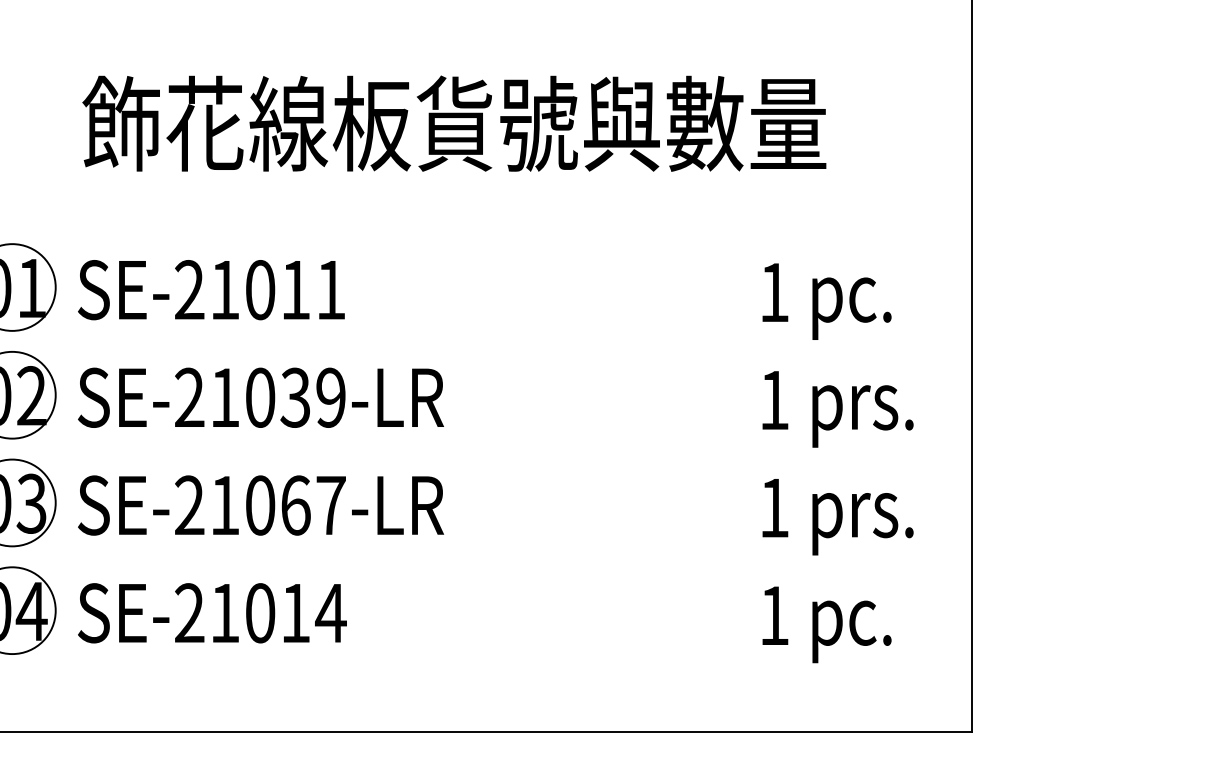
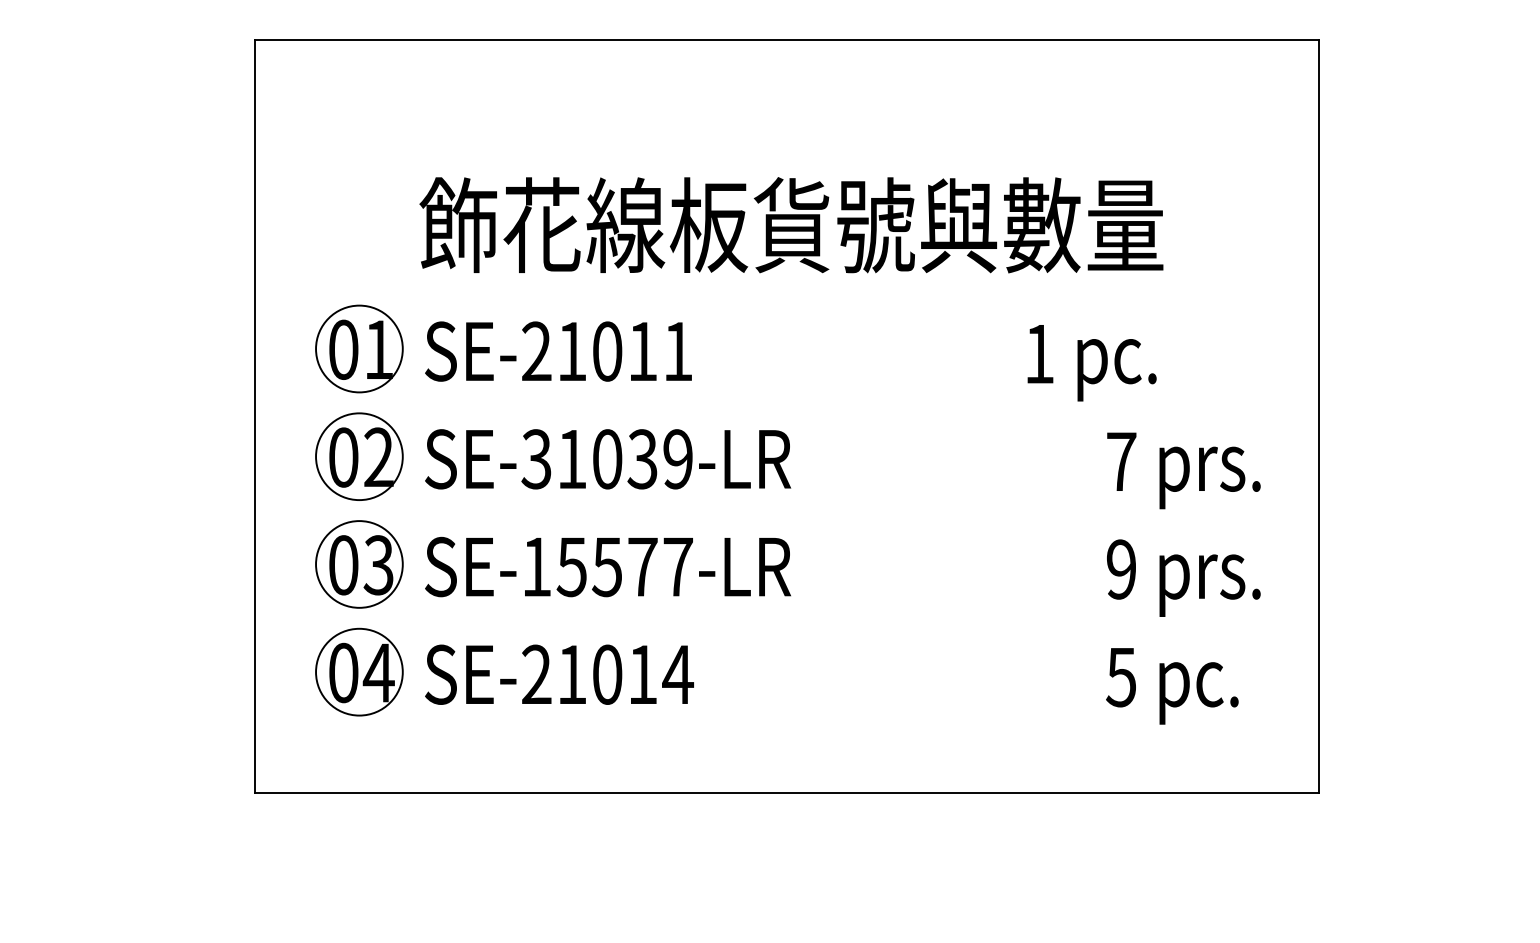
text: (454, 124) -> (791, 225), moved
text: (826, 302) -> (1091, 363), moved
text: (189, 398) -> (536, 459), SE-21039-LR -> SE-31039-LR
text: (774, 400) -> (1121, 461), 1 -> 7
text: (242, 505) -> (589, 566), SE-21067-LR -> SE-15577-LR
text: (774, 508) -> (1121, 569), 1 -> 9
text: (773, 616) -> (1120, 677), 1 -> 5

